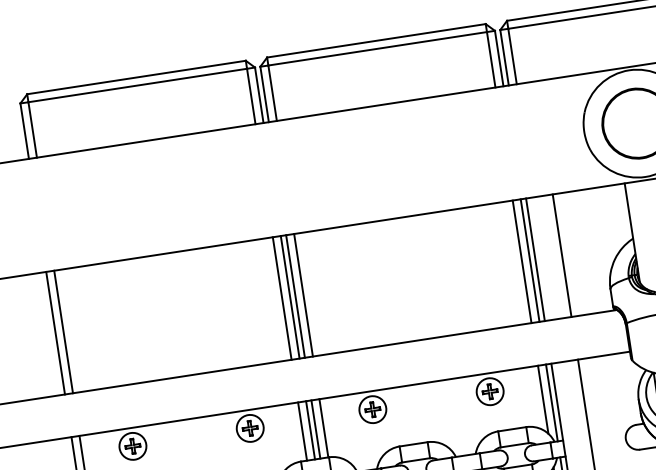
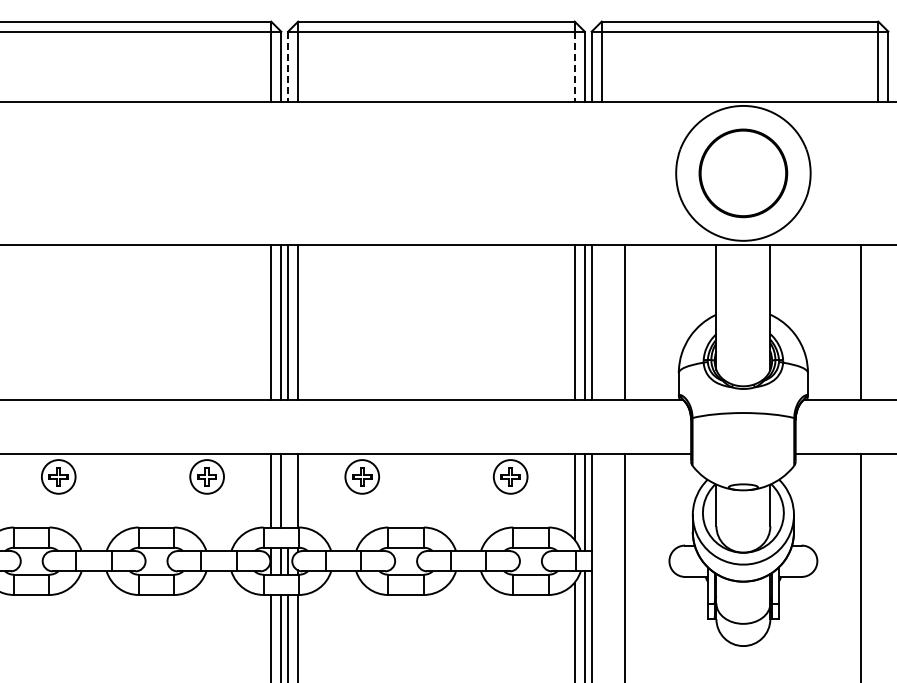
line: (491, 60) -> (574, 67), solid -> dashed
line: (265, 94) -> (288, 67), solid -> dashed
line: (316, 429) -> (288, 490), removed

